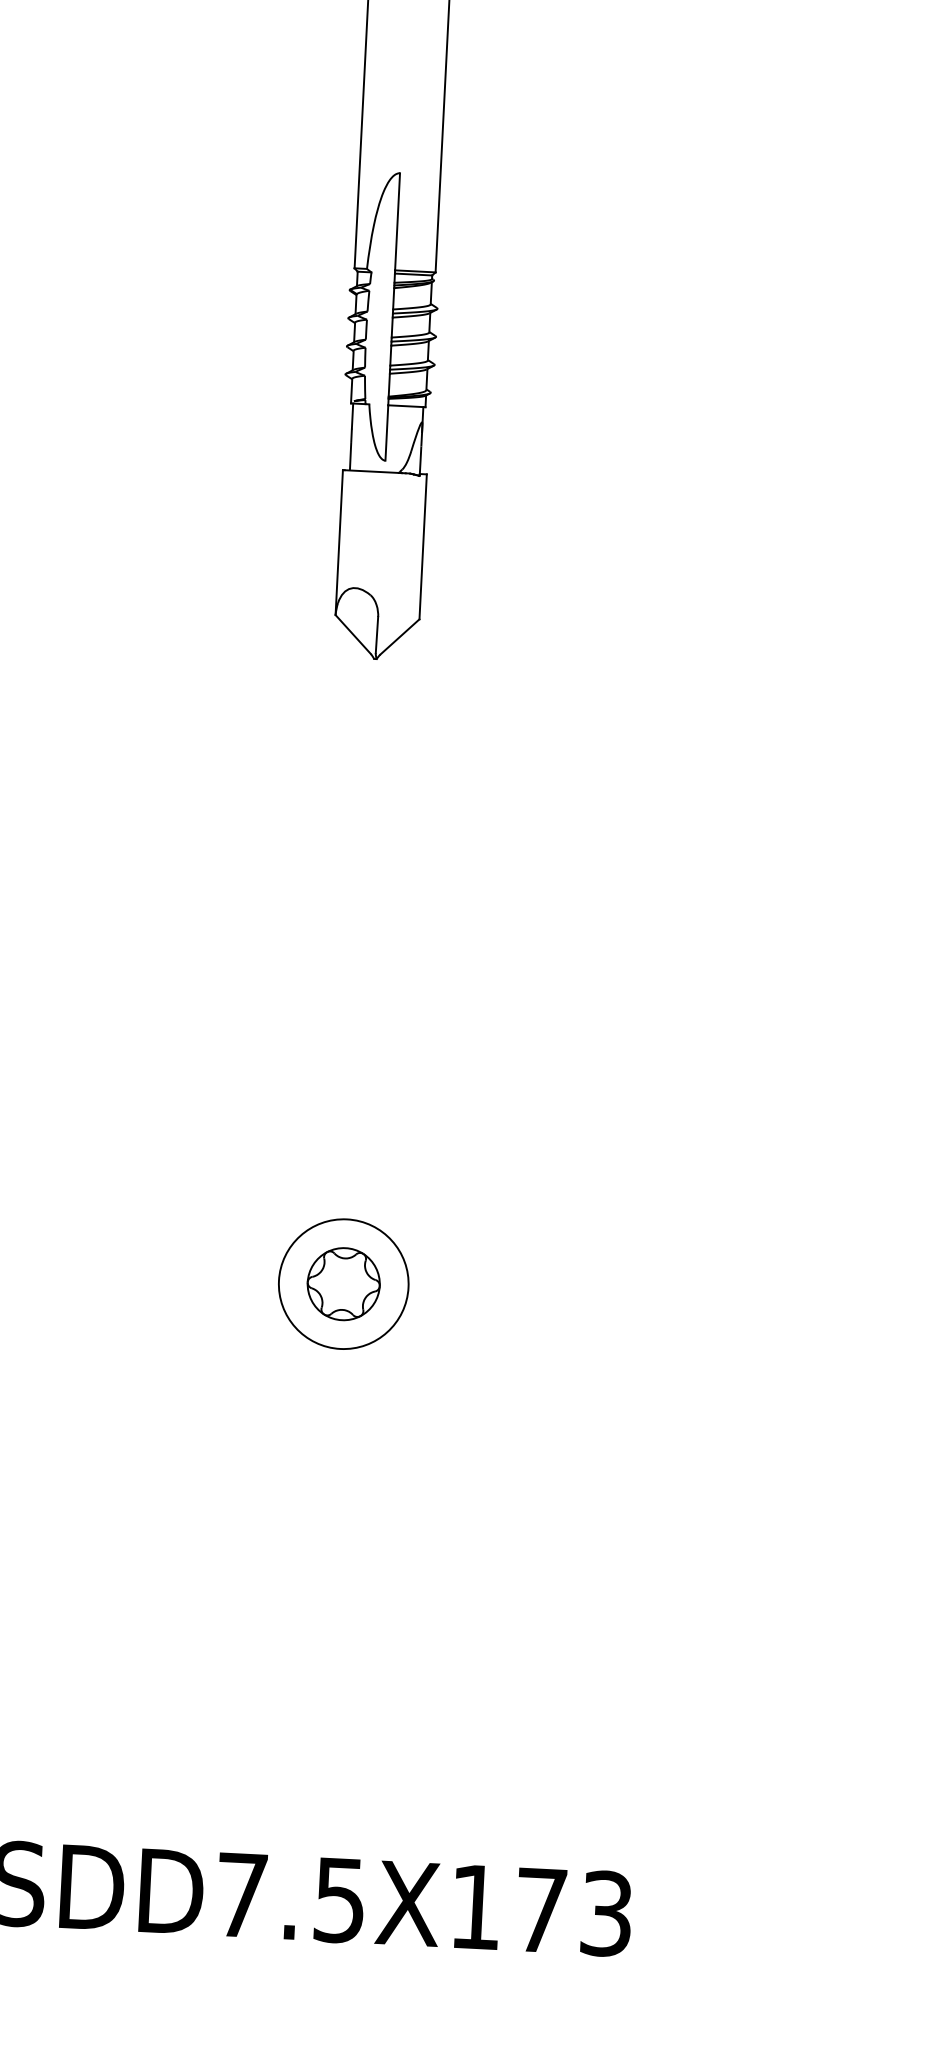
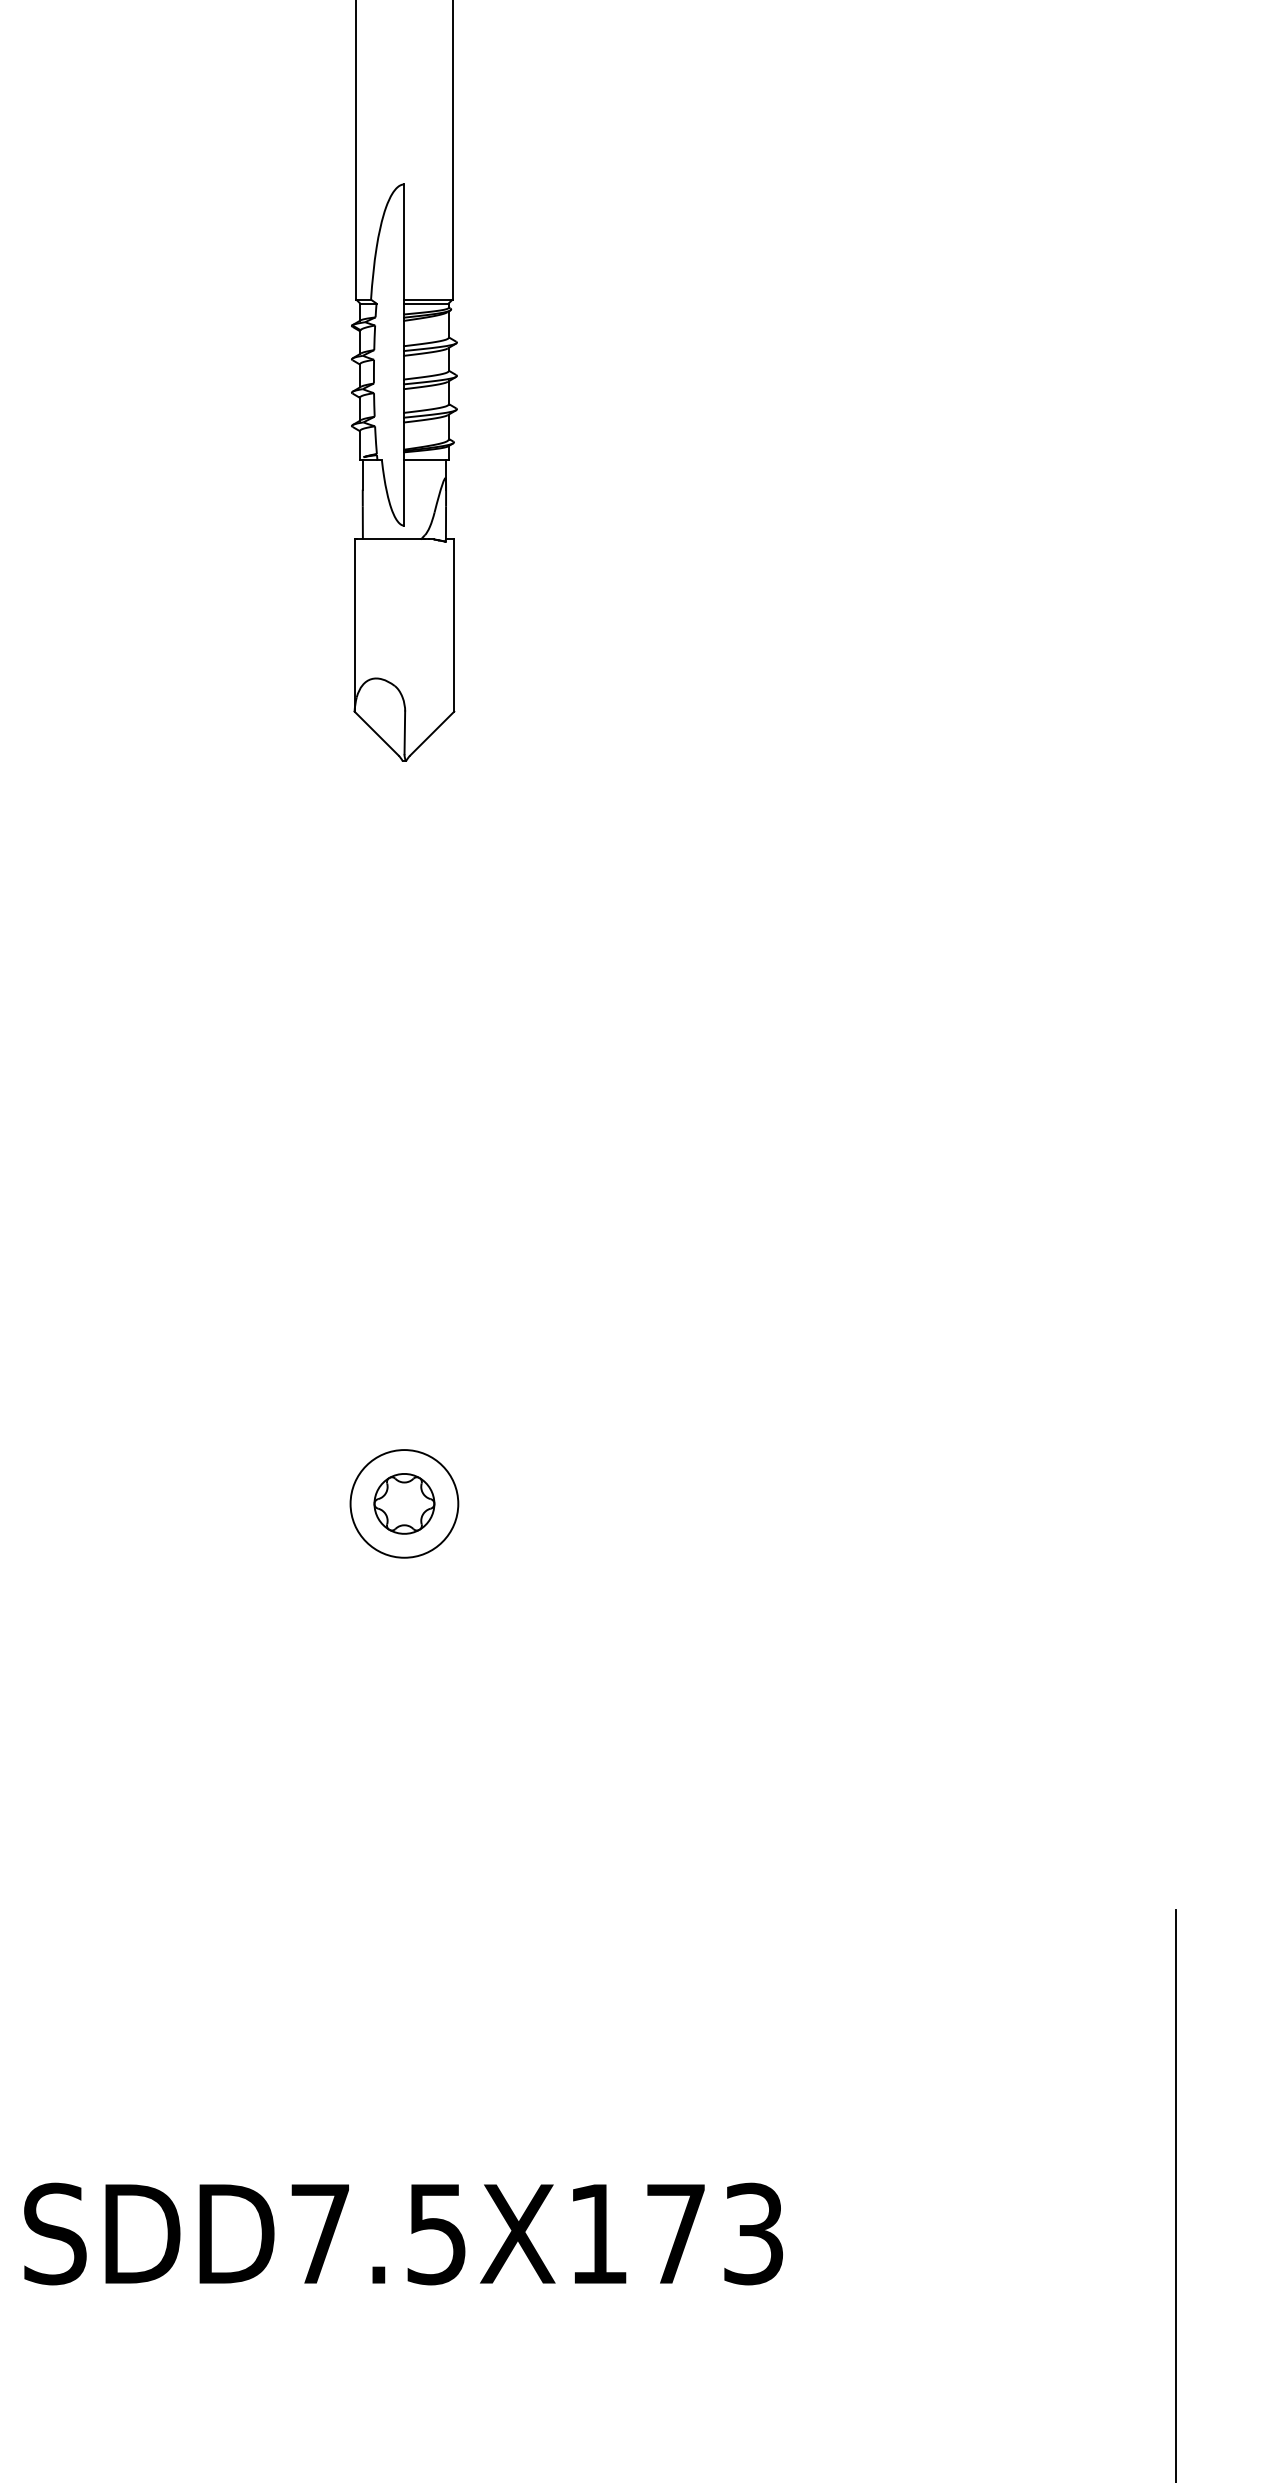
part: (343, 1283) -> (404, 1503), size x0.7

